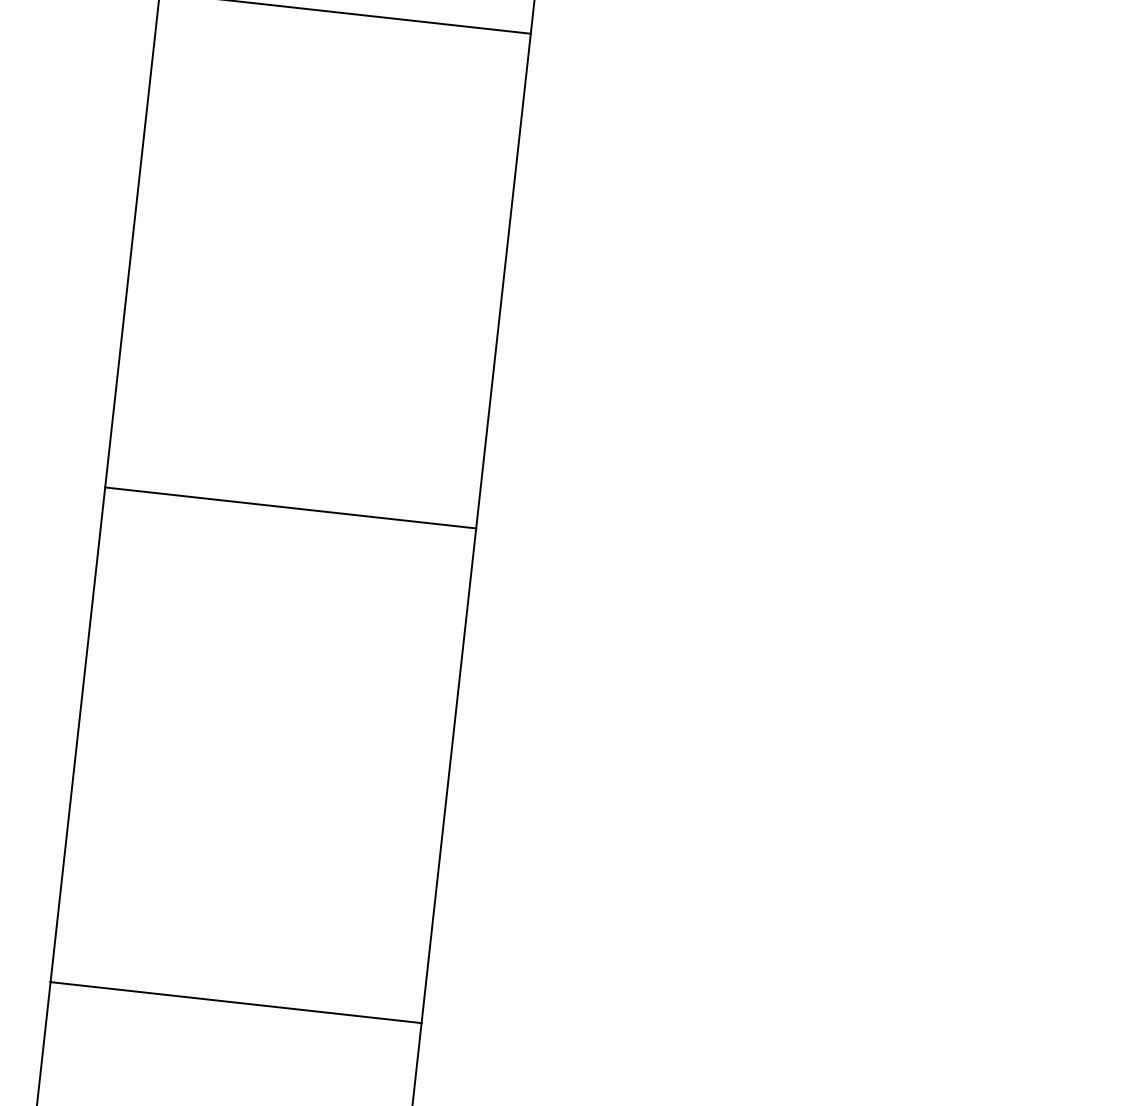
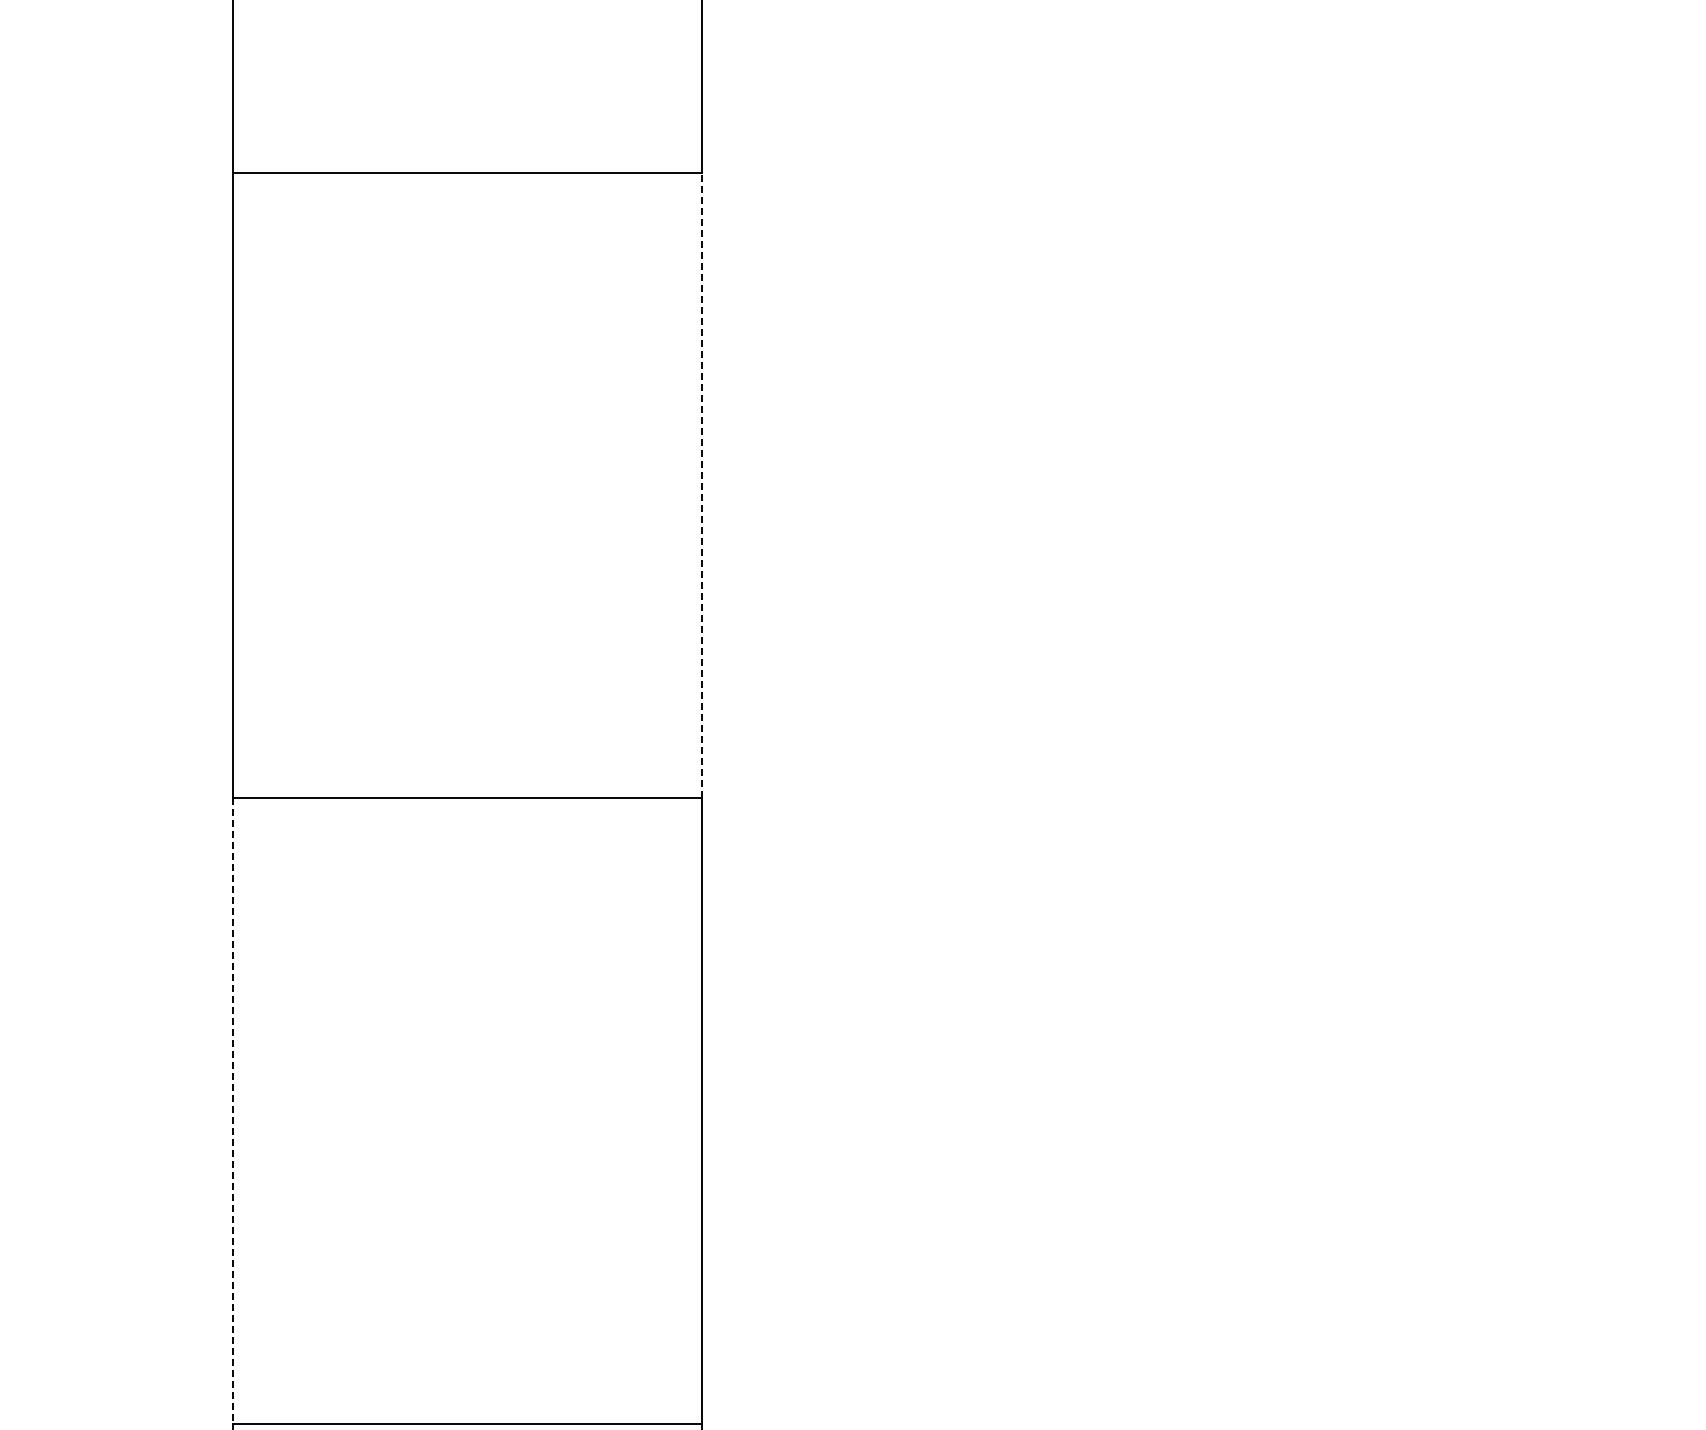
line: (503, 280) -> (702, 485), solid -> dashed
line: (77, 735) -> (233, 1111), solid -> dashed

